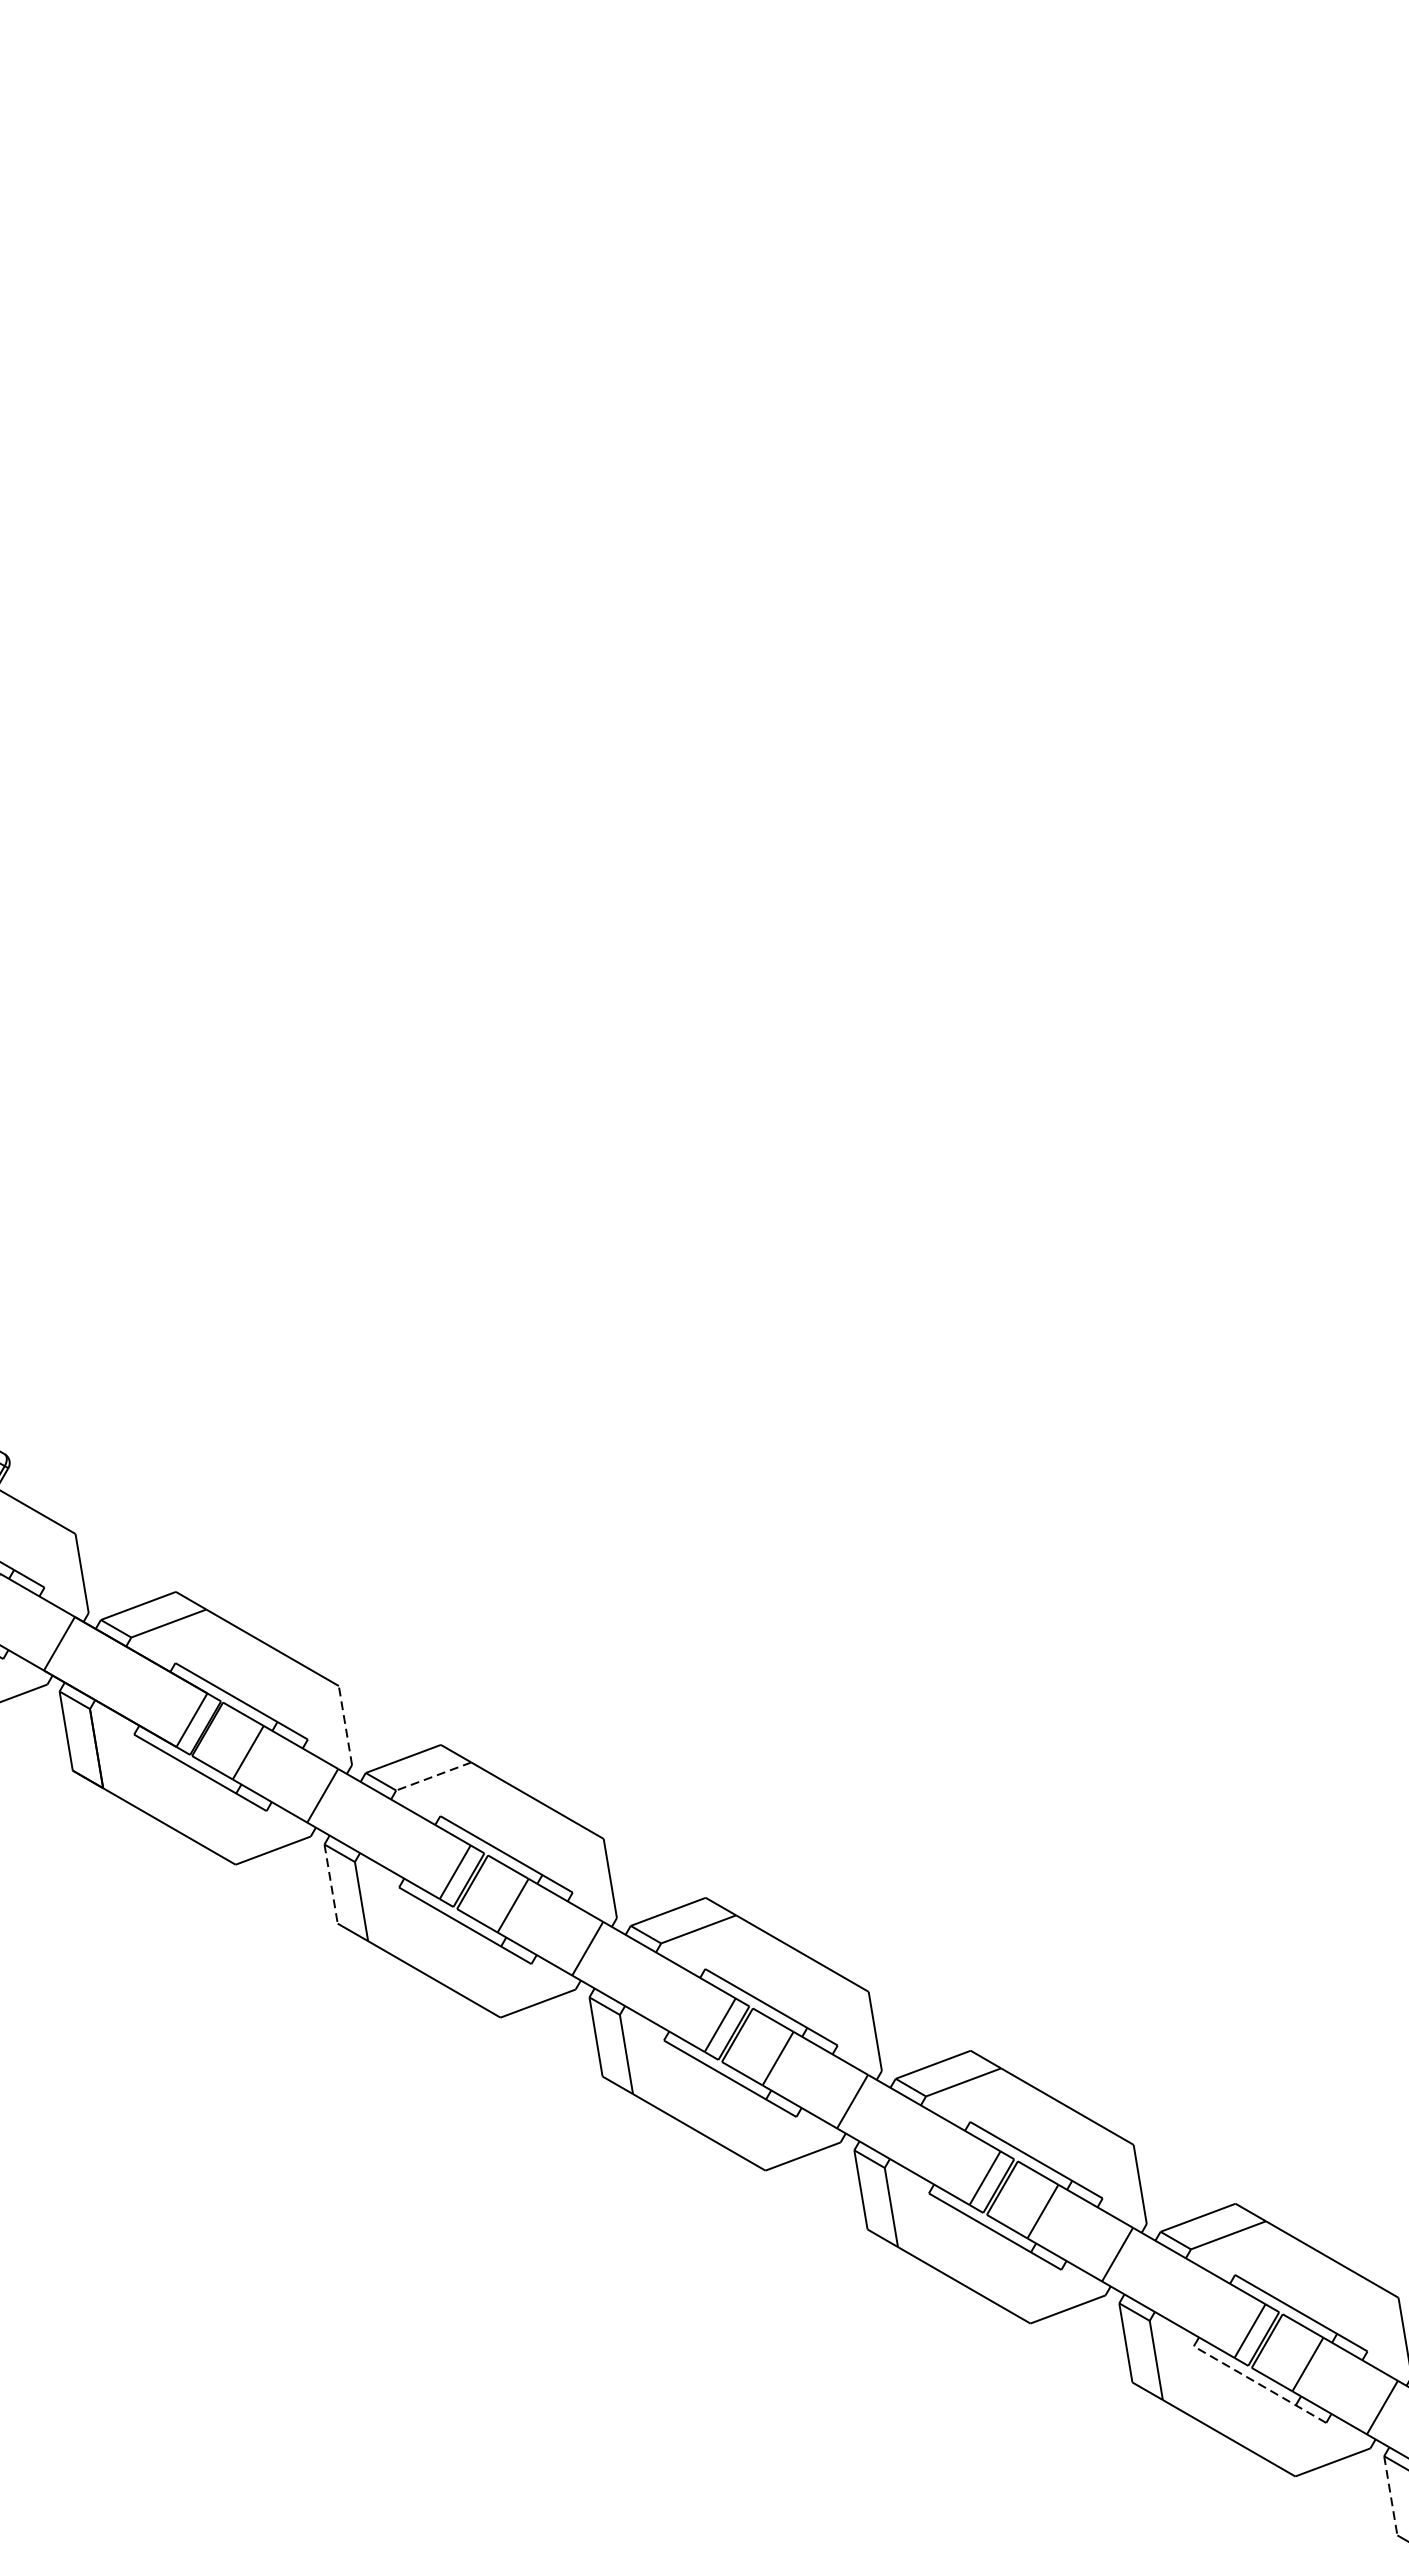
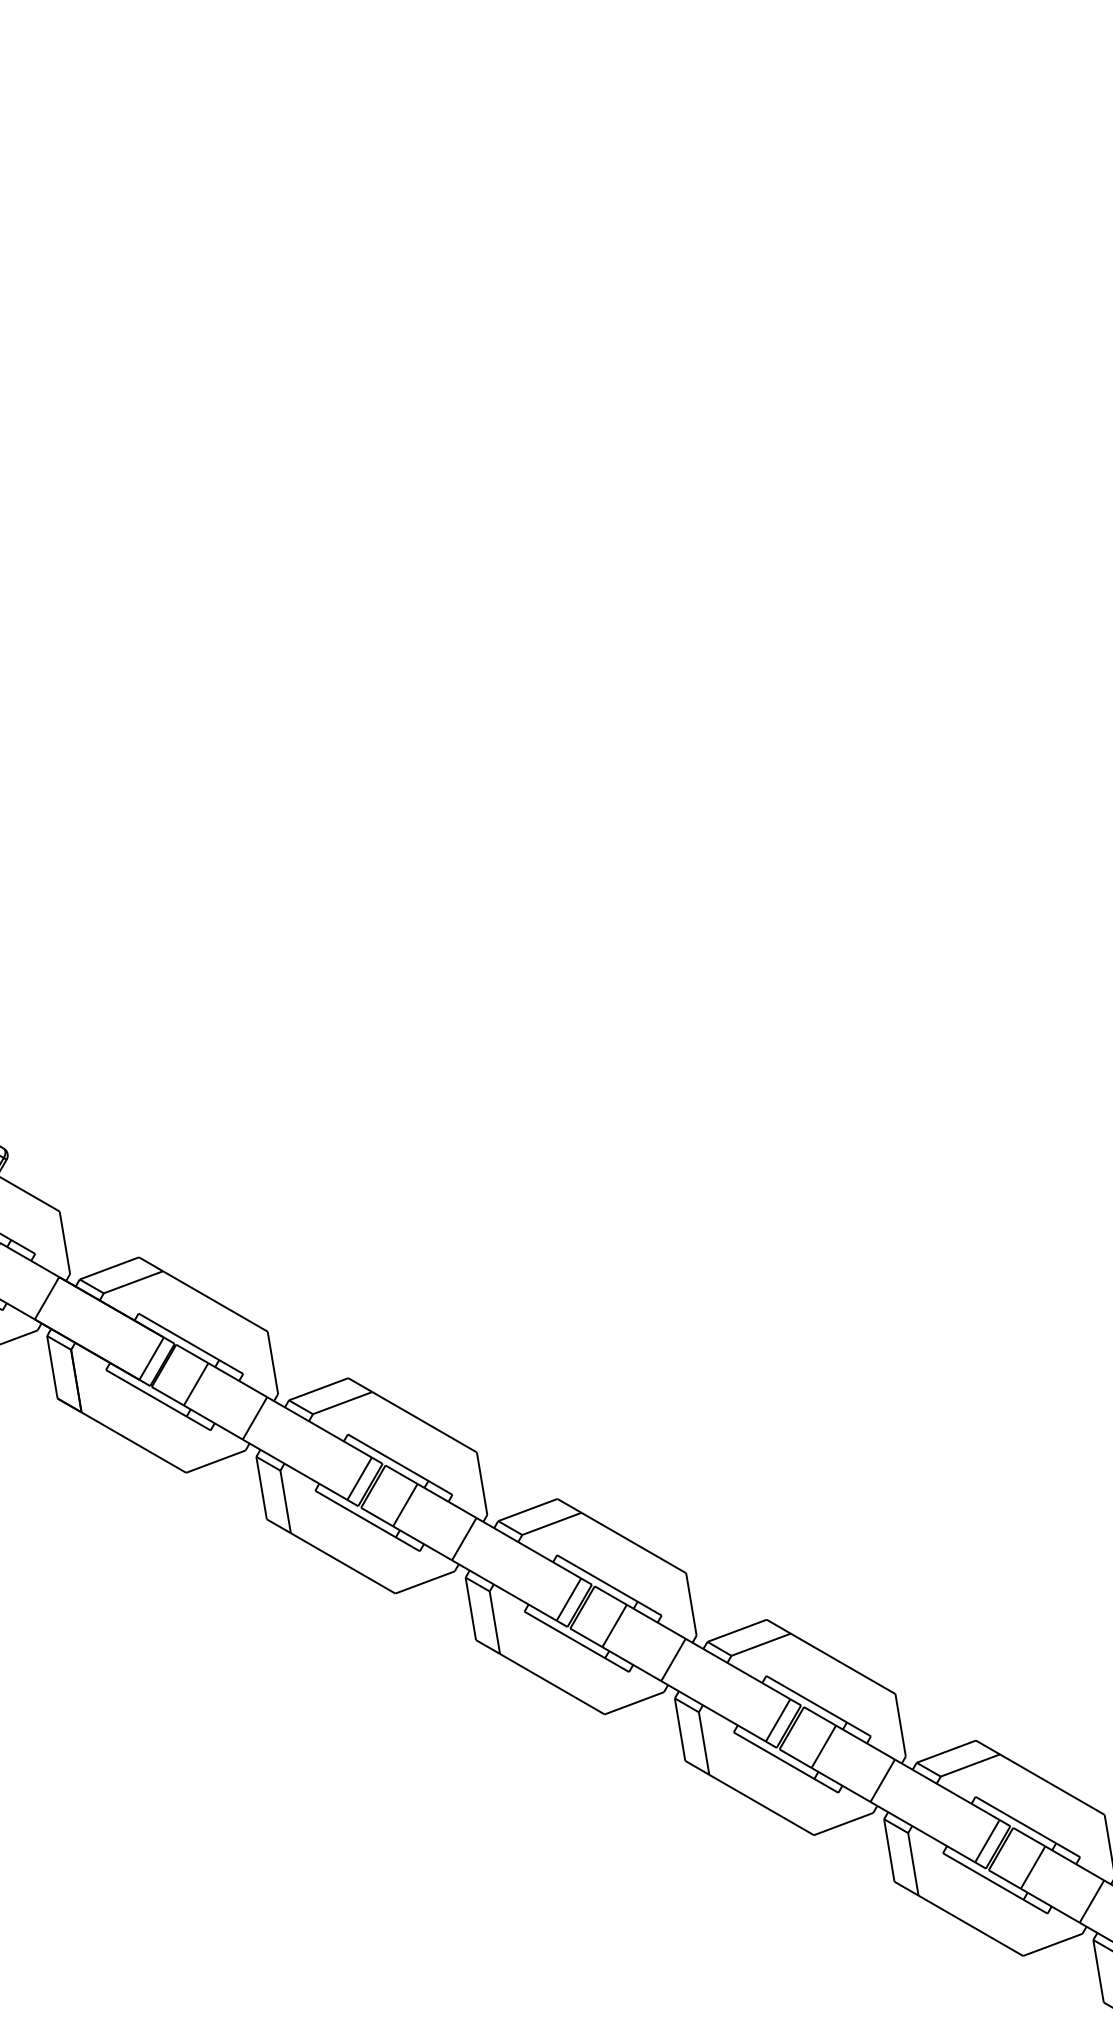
line: (344, 1725) -> (272, 1362), dashed -> solid
line: (433, 1776) -> (342, 1403), dashed -> solid
line: (331, 1884) -> (261, 1488), dashed -> solid
line: (1259, 2384) -> (994, 1883), dashed -> solid
line: (1390, 2496) -> (1098, 1971), dashed -> solid

